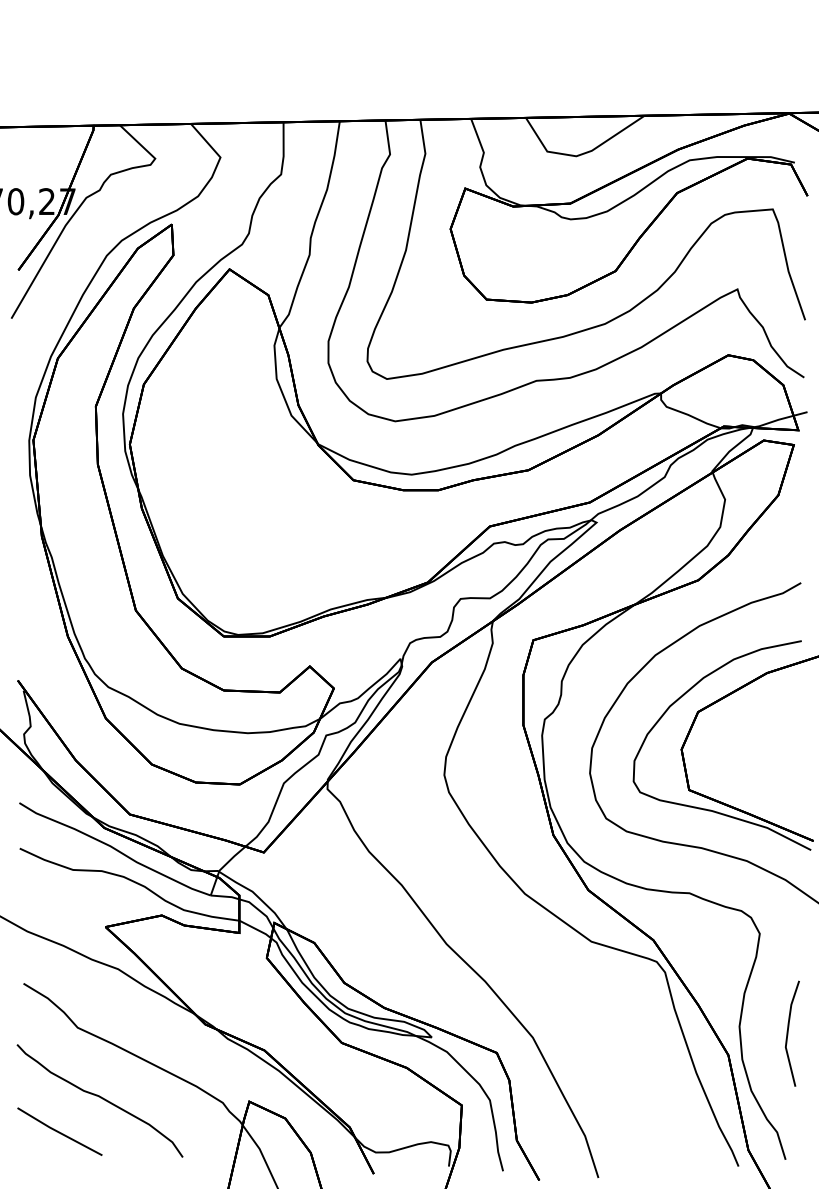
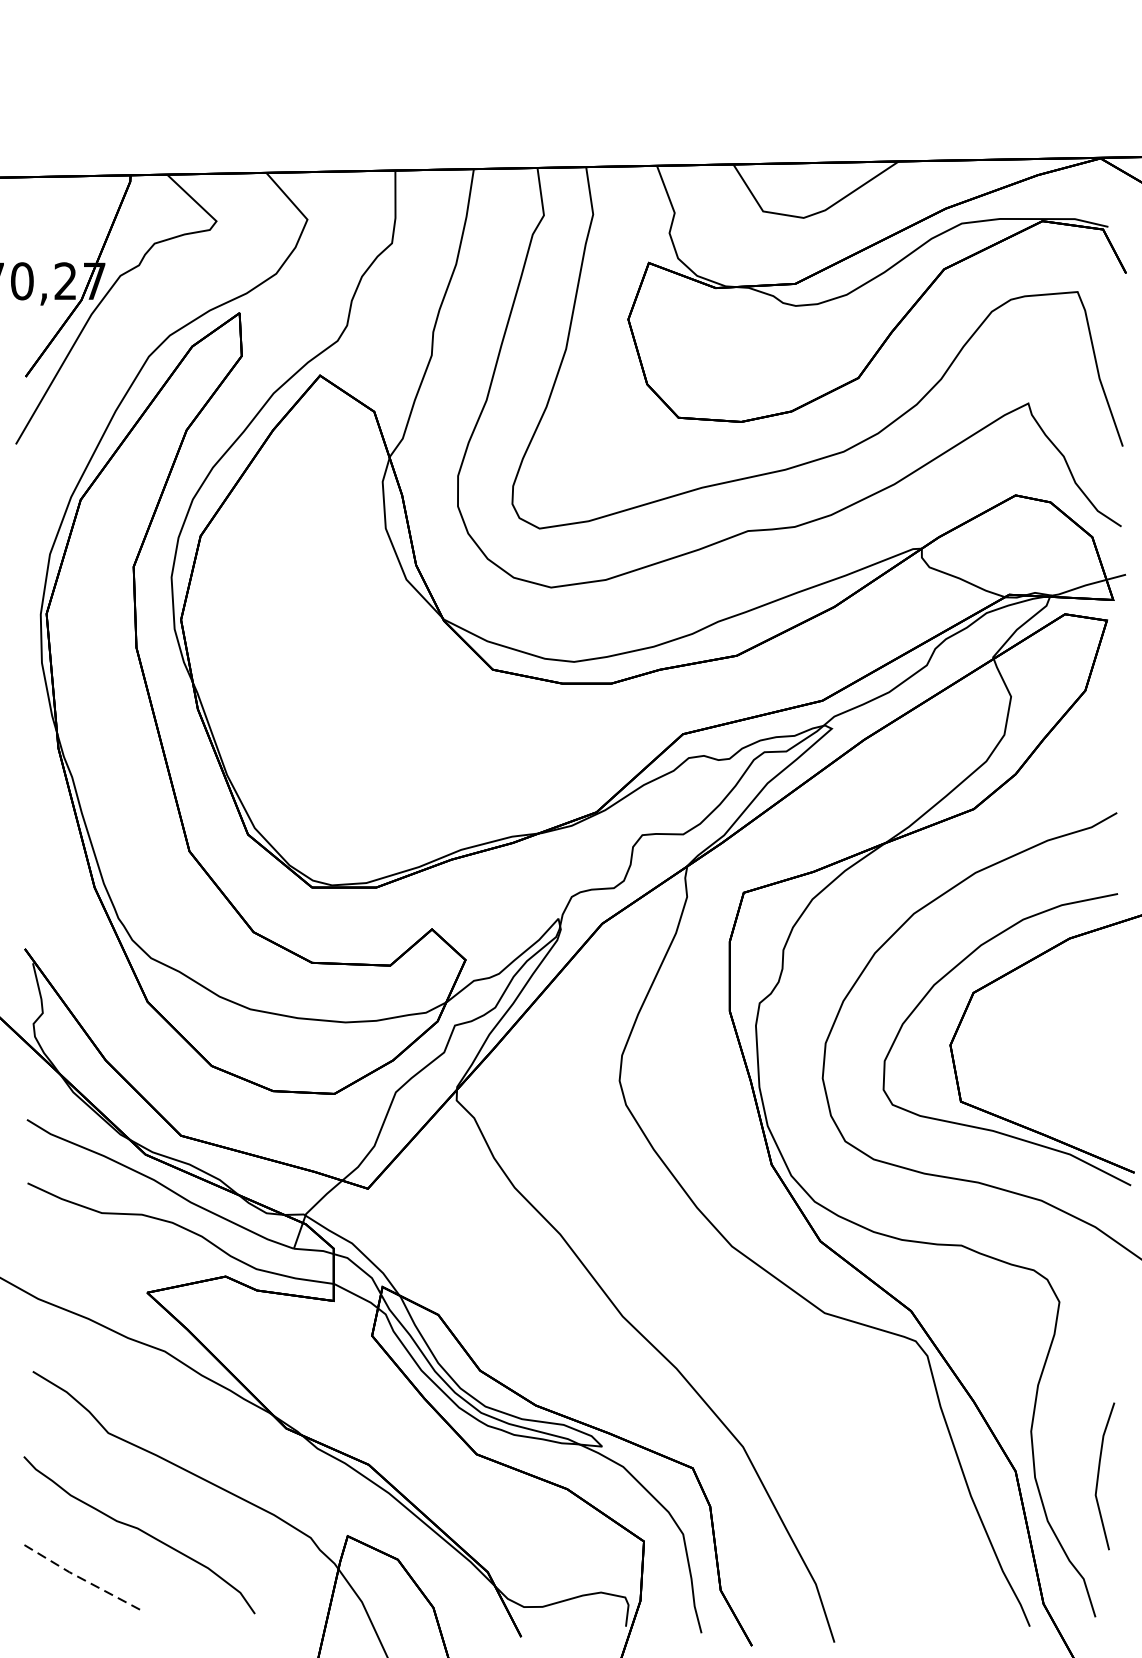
line: (788, 1033) -> (1099, 1476), moved
line: (59, 1132) -> (82, 1579), solid -> dashed

